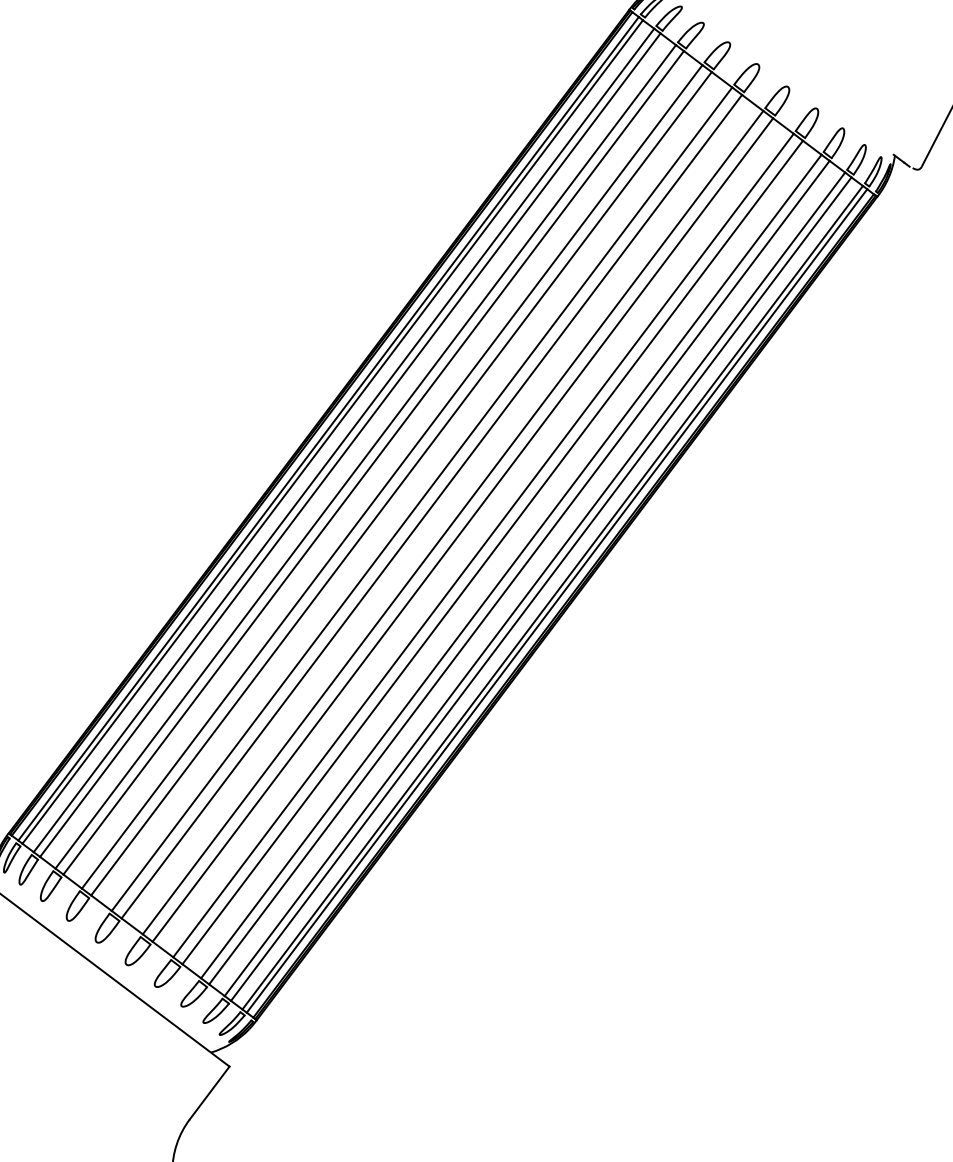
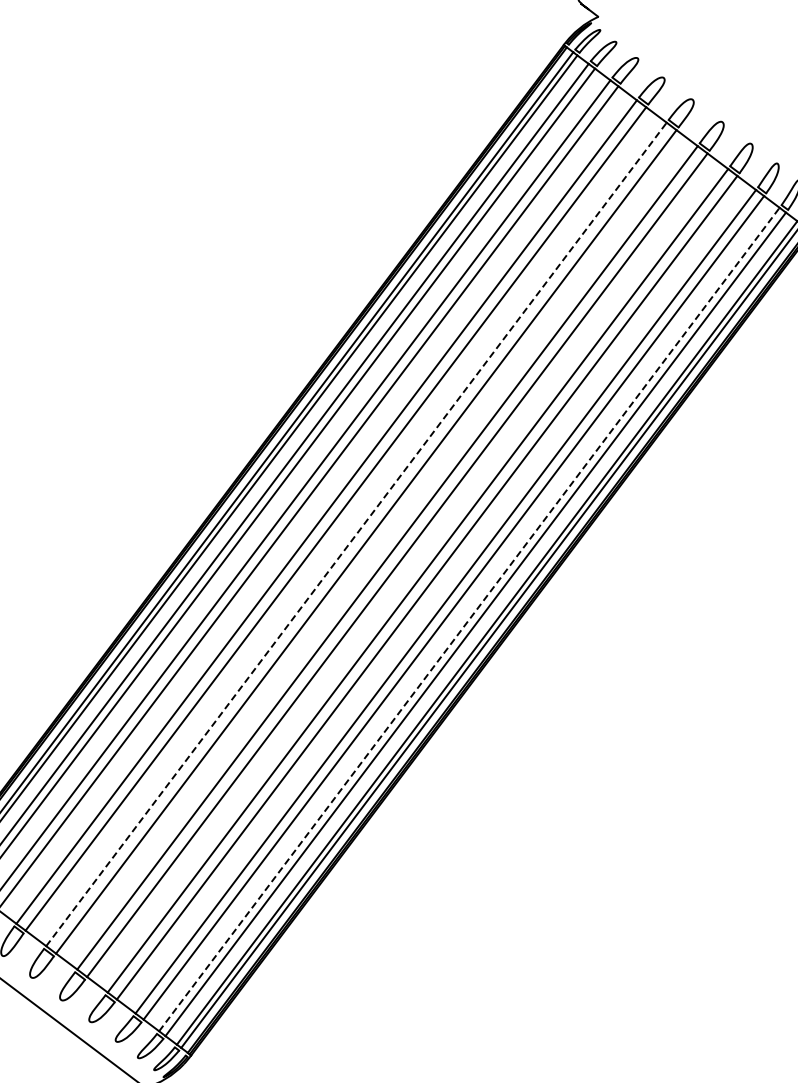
line: (422, 499) -> (356, 534), solid -> dashed
line: (534, 584) -> (468, 619), solid -> dashed

